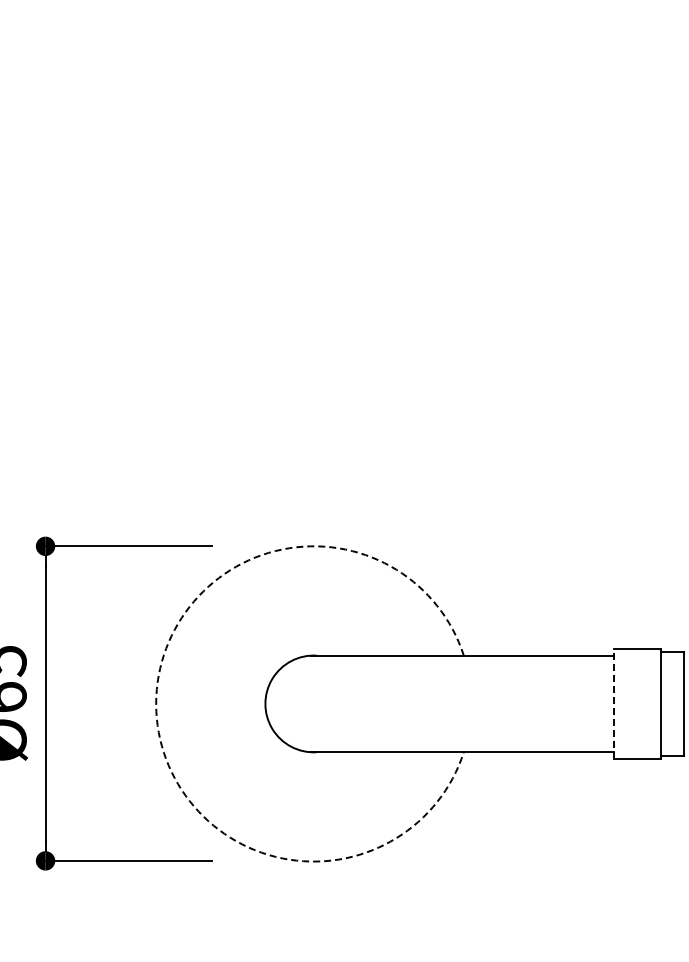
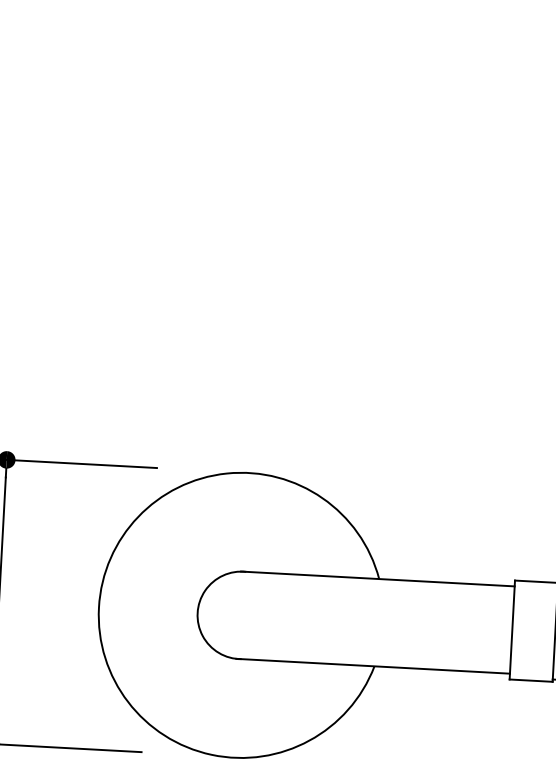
arc: (156, 703) -> (99, 607), dashed -> solid
line: (613, 703) -> (512, 629), dashed -> solid

